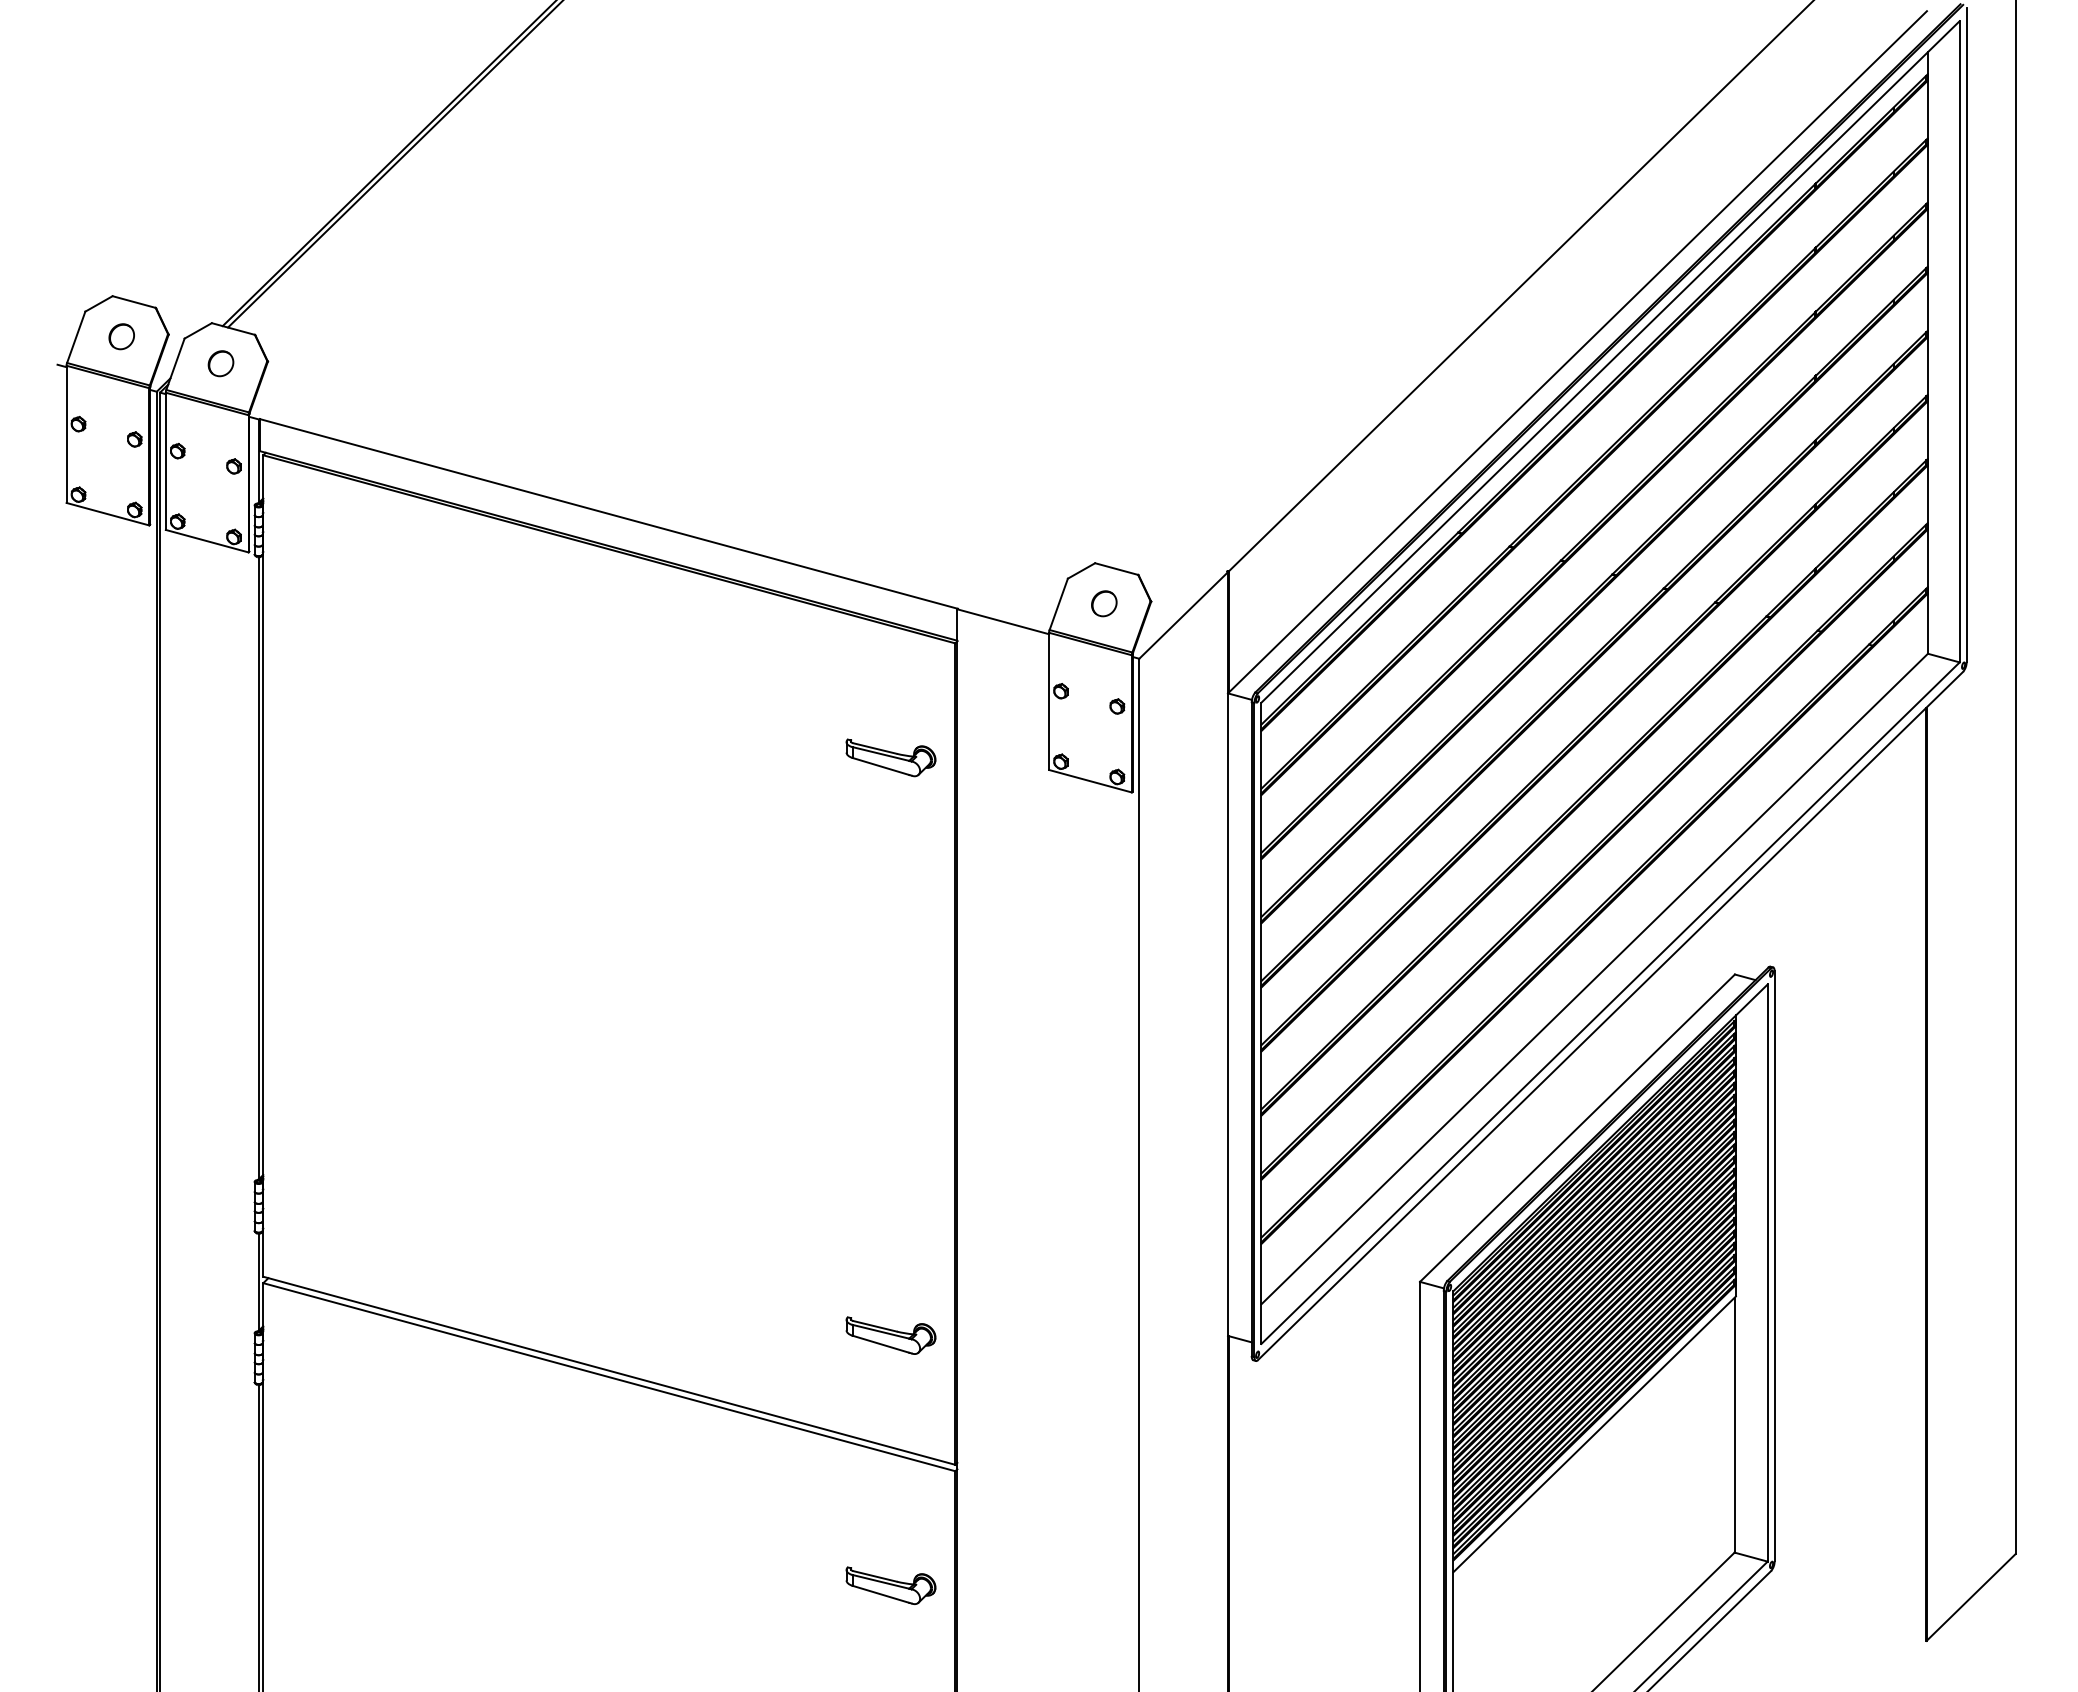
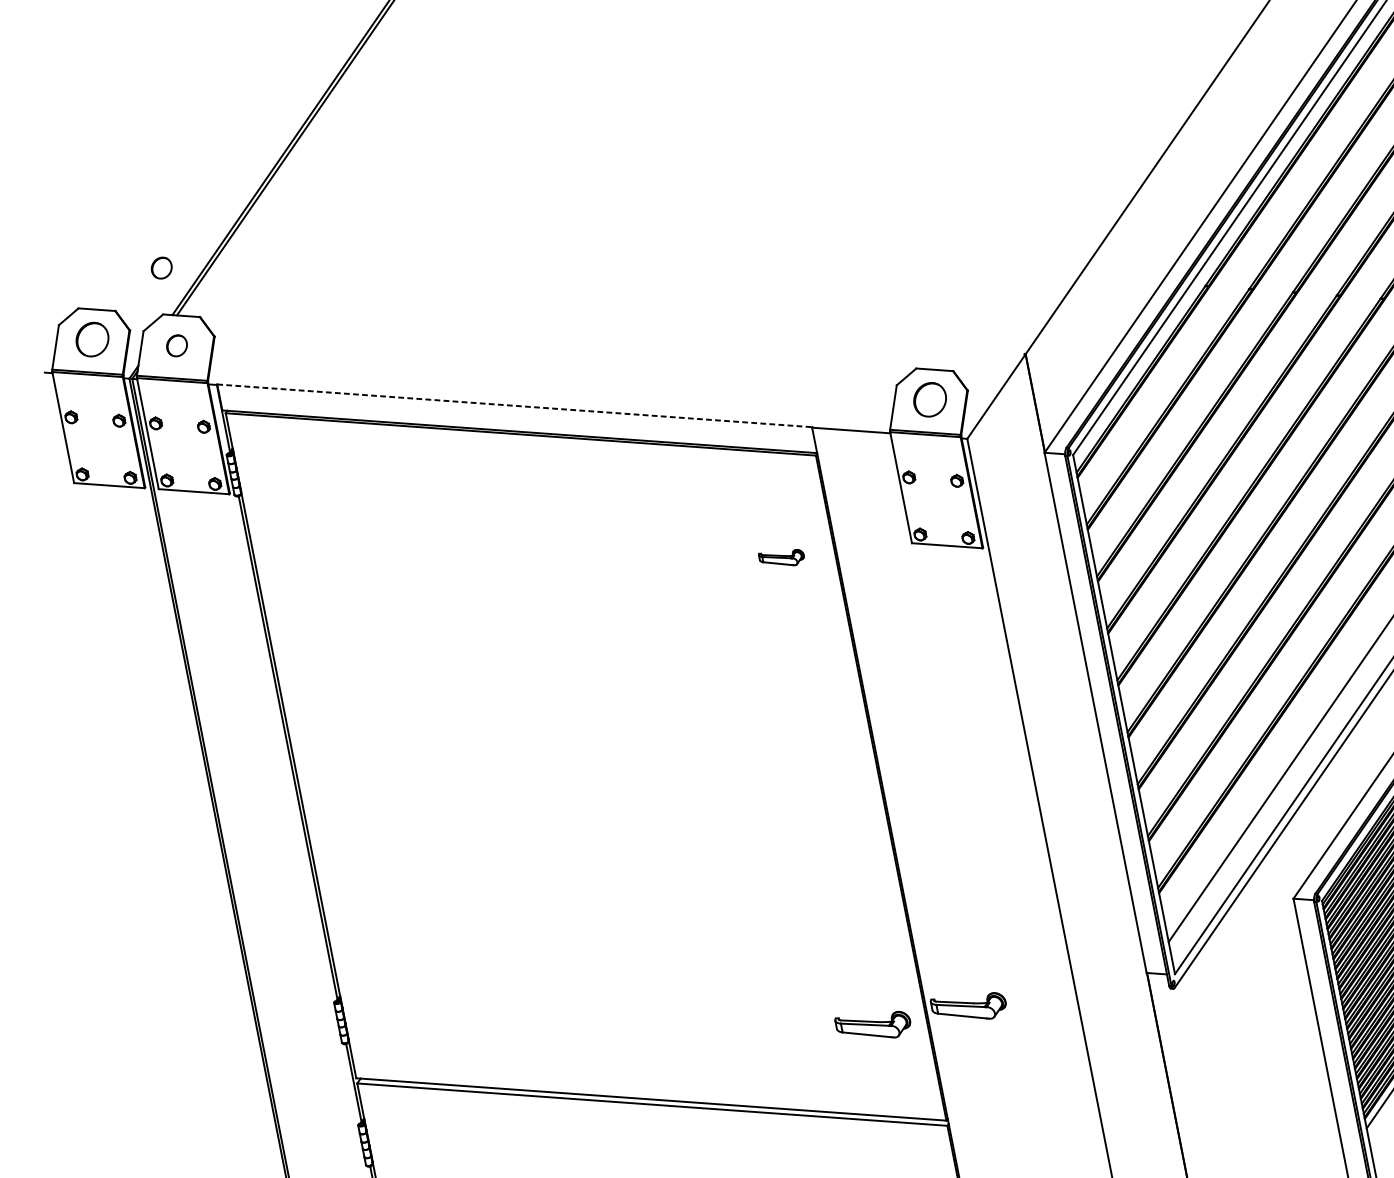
part: (220, 267) -> (161, 268), added
part: (121, 336) -> (92, 339), size x1.6
line: (608, 513) -> (514, 405), solid -> dashed
part: (1104, 603) -> (930, 399), size x1.6
part: (890, 757) -> (781, 558), size x0.6
part: (1008, 1335) -> (968, 1007), added

